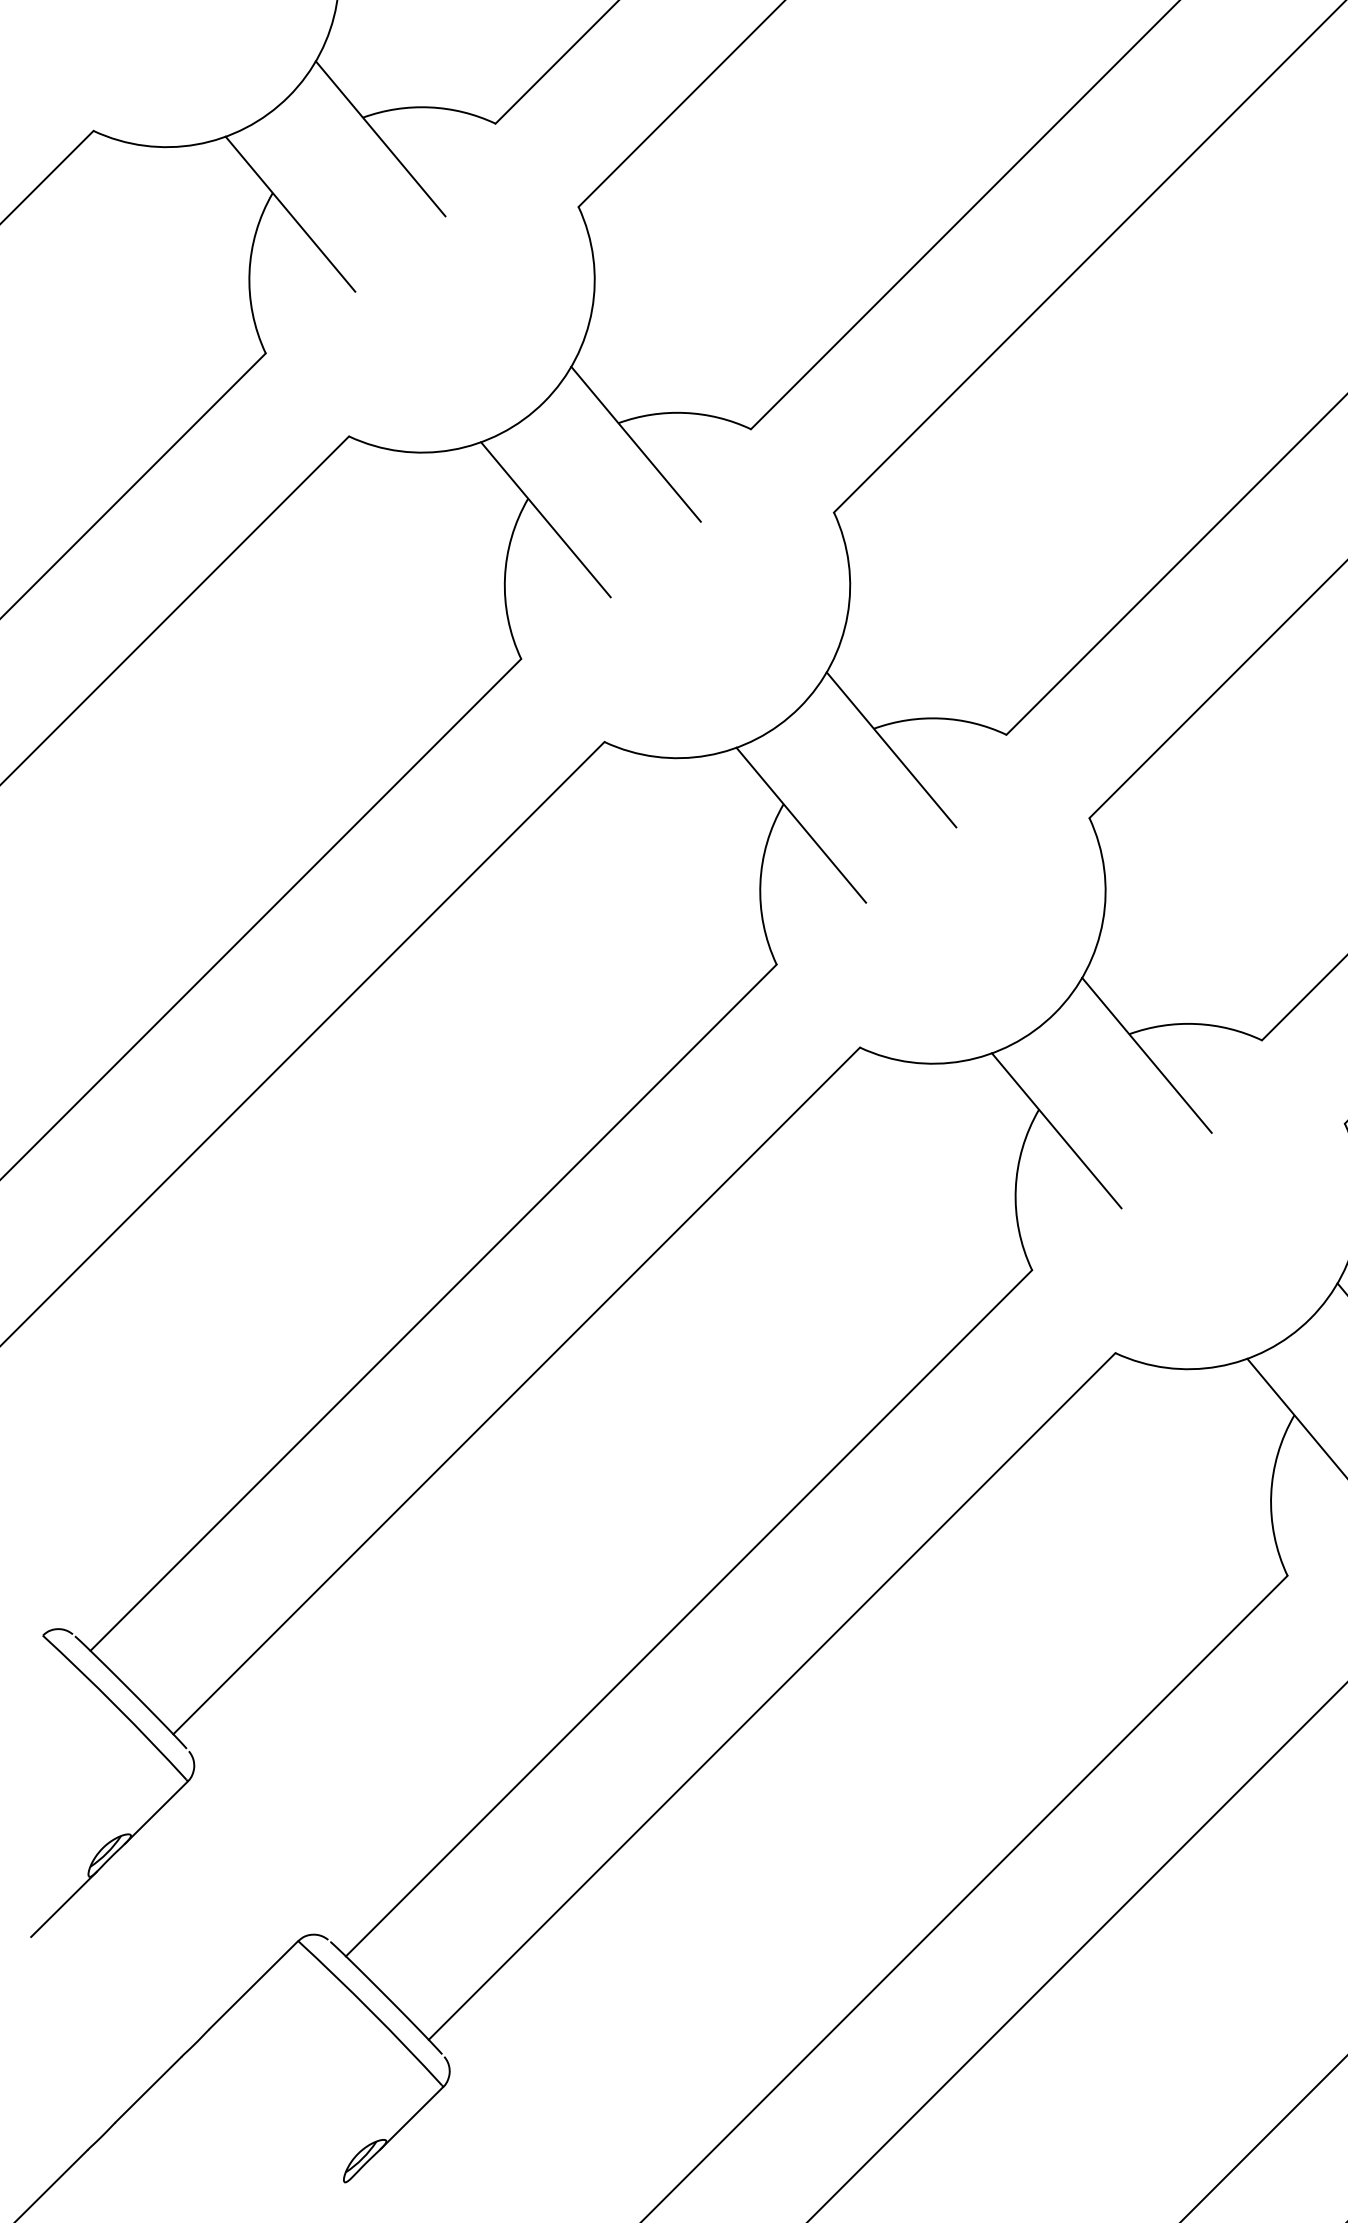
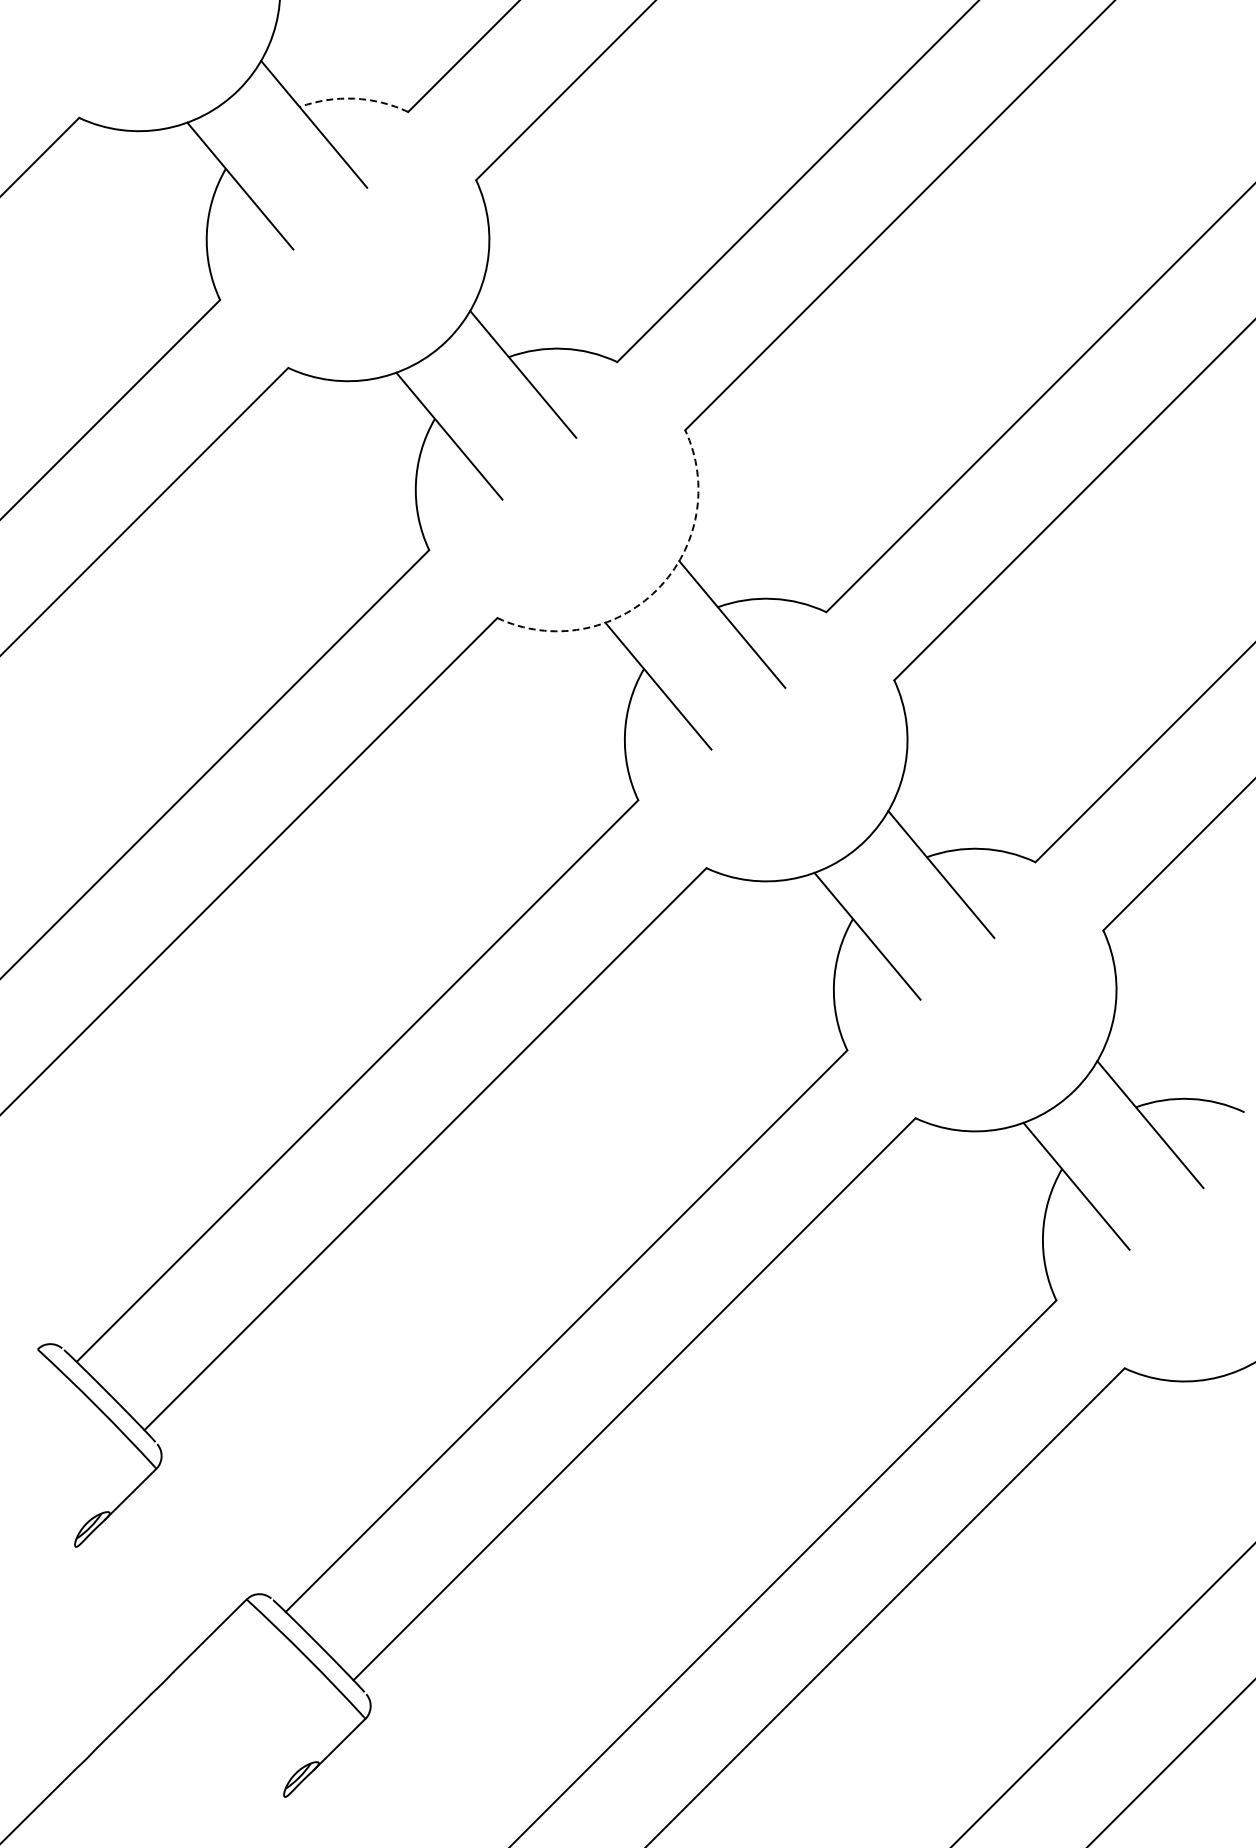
arc: (429, 107) -> (354, 98), solid -> dashed
arc: (800, 707) -> (657, 589), solid -> dashed
line: (63, 1904) -> (54, 1569), removed

